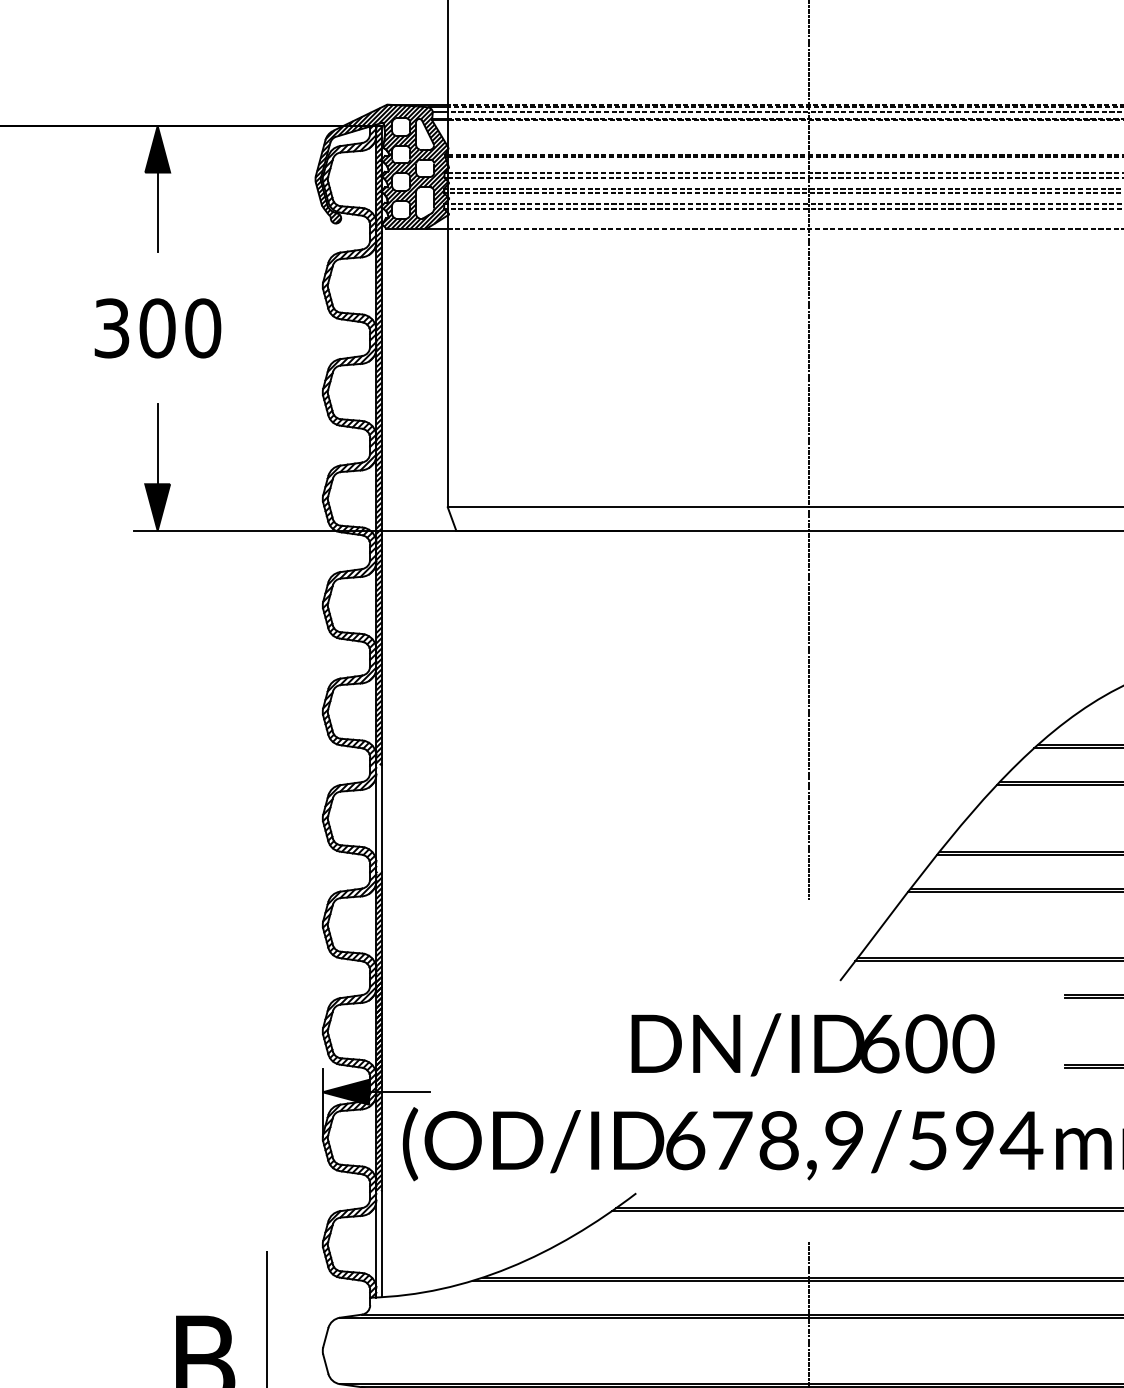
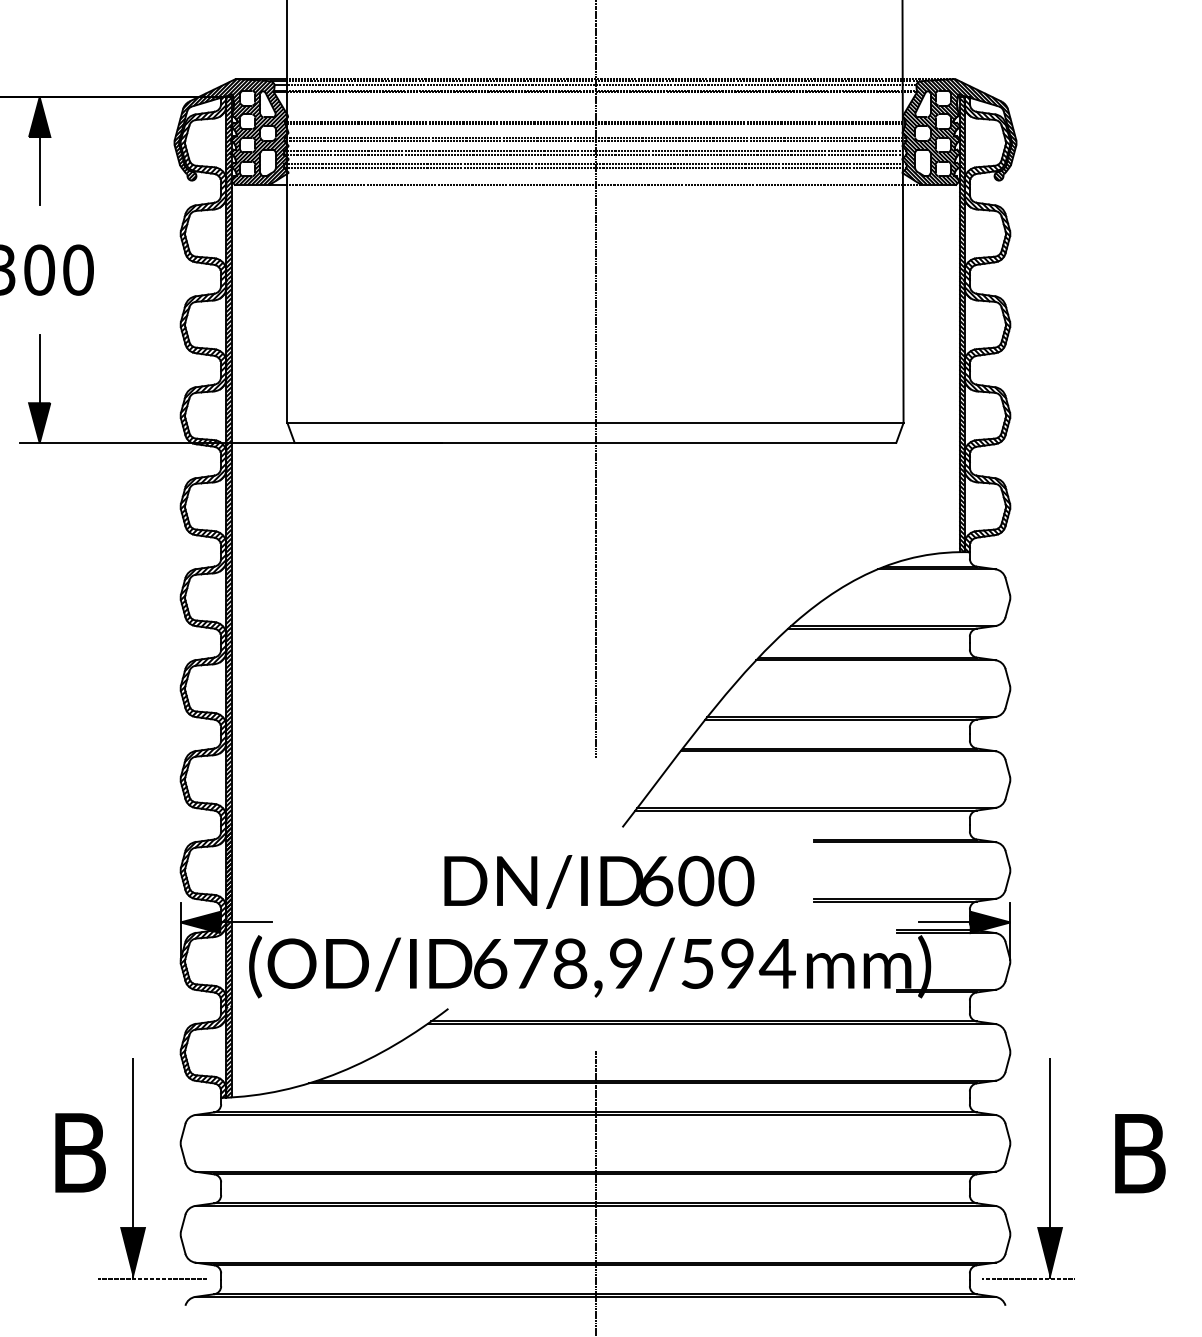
hatch: (378, 818) -> (228, 688), added
hatch: (378, 1243) -> (228, 1051), added

